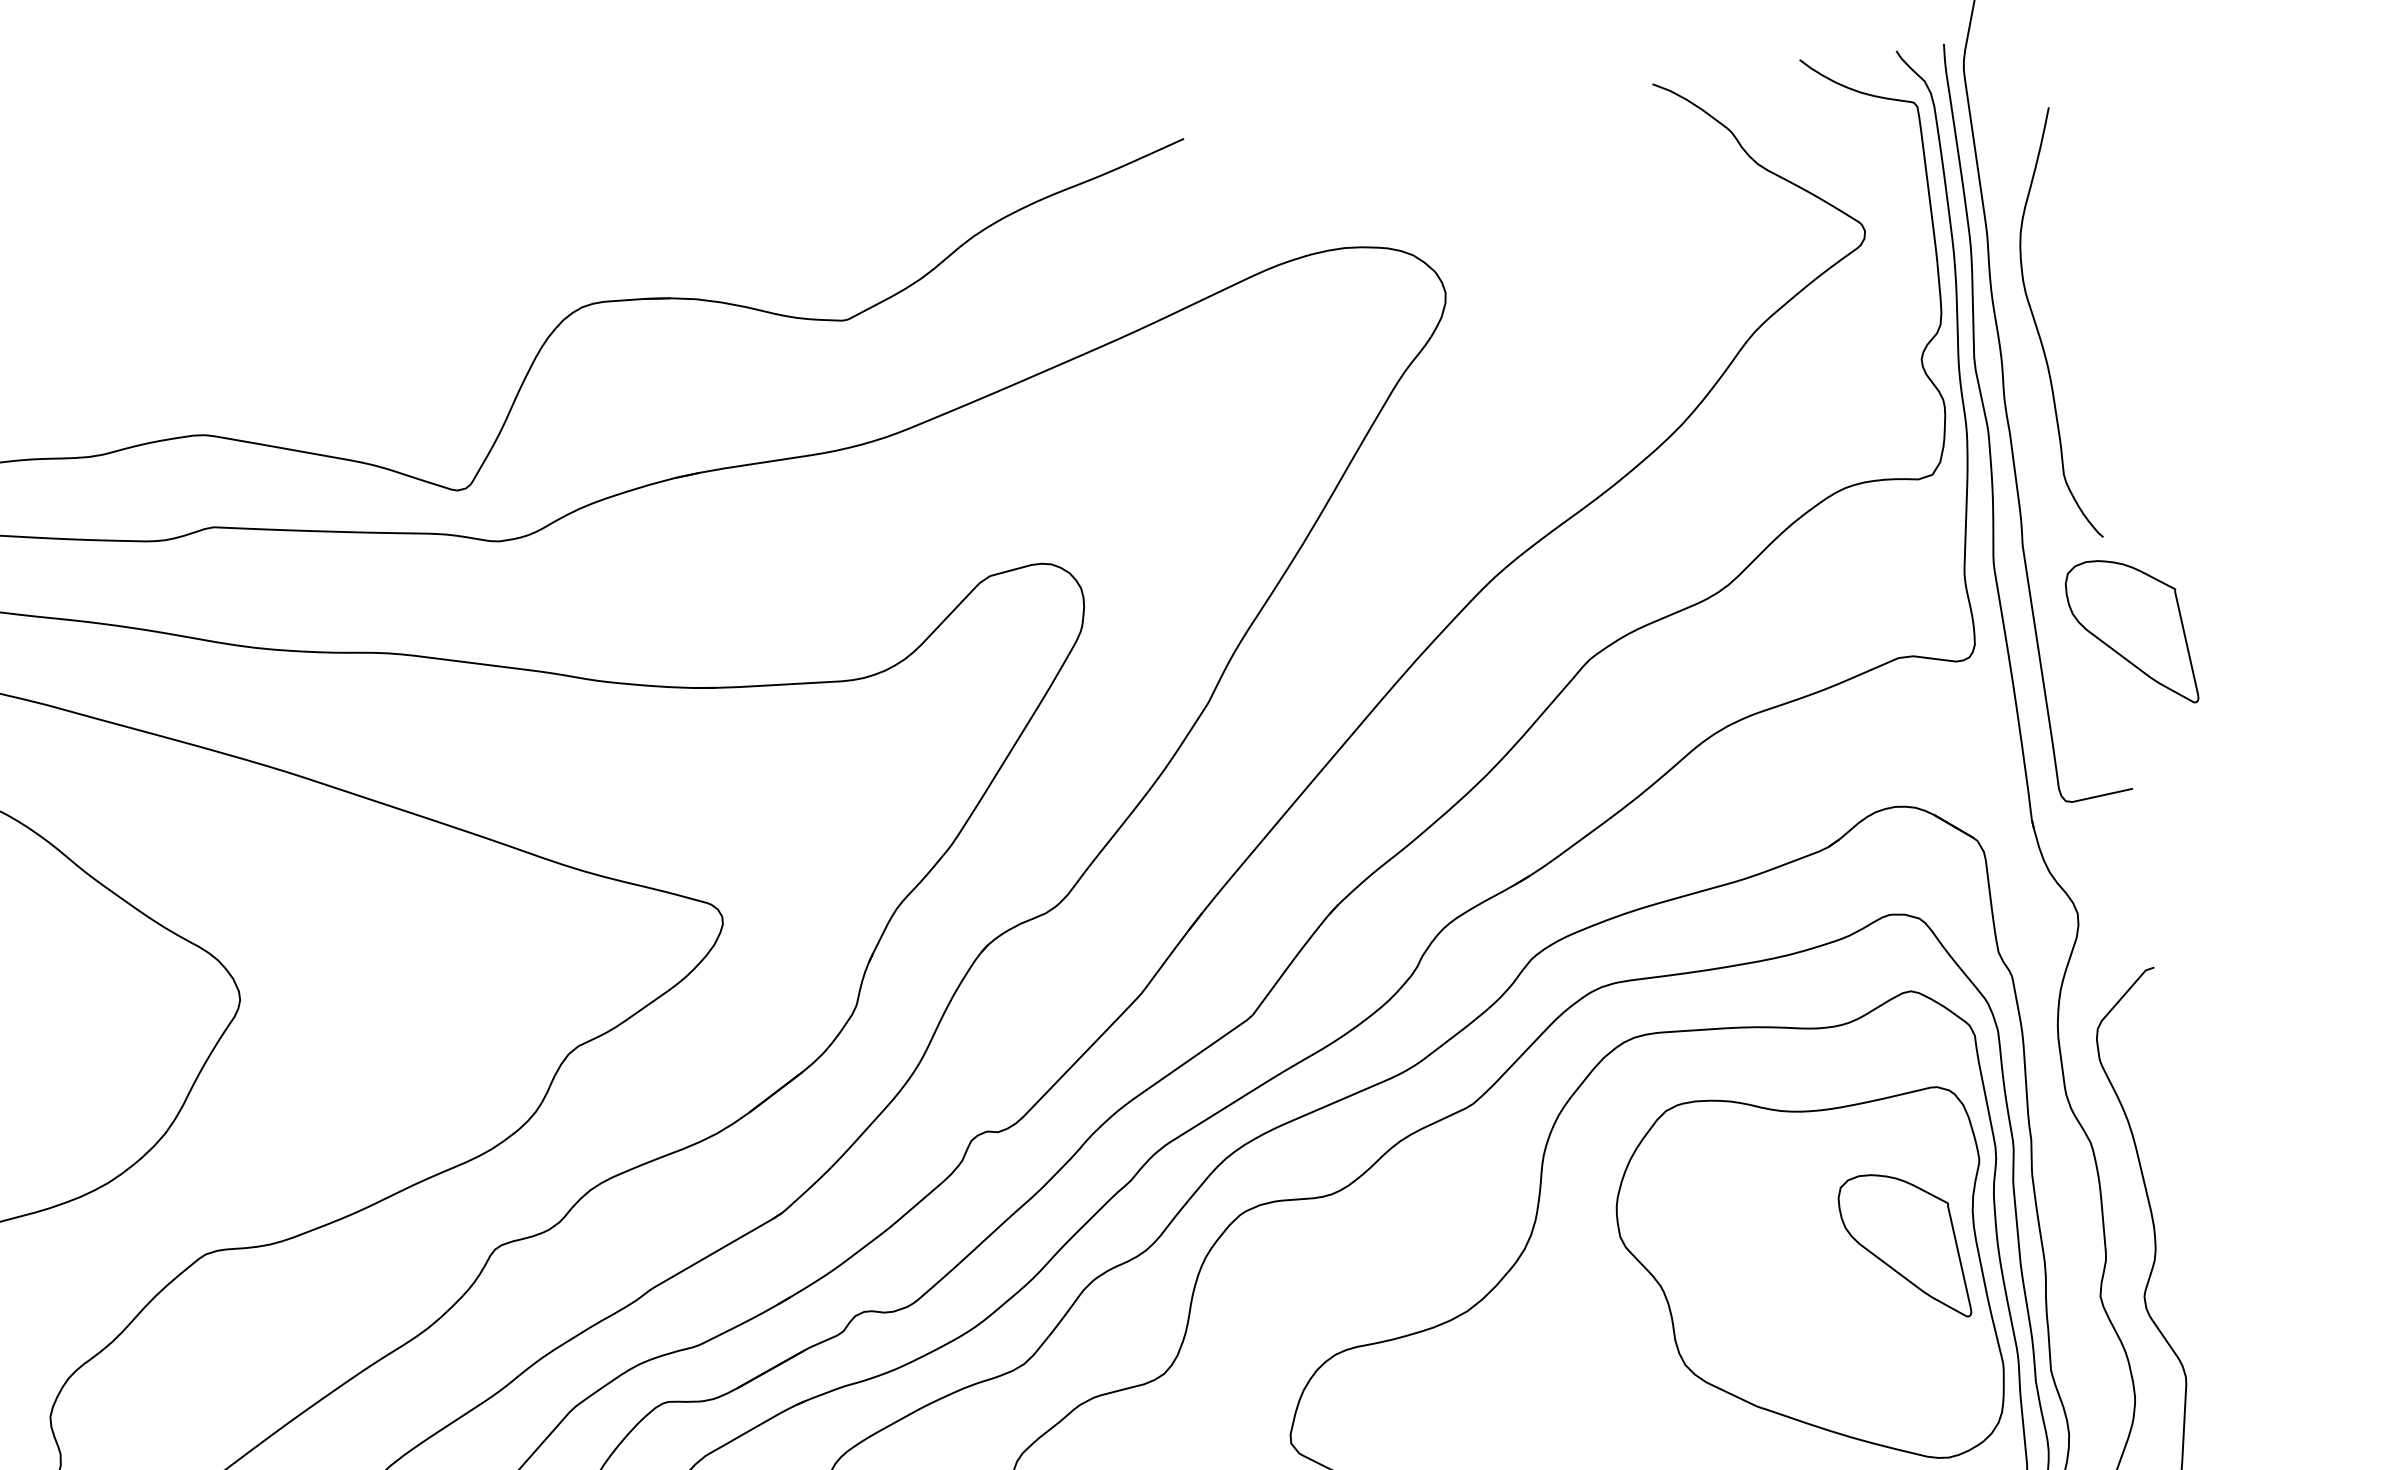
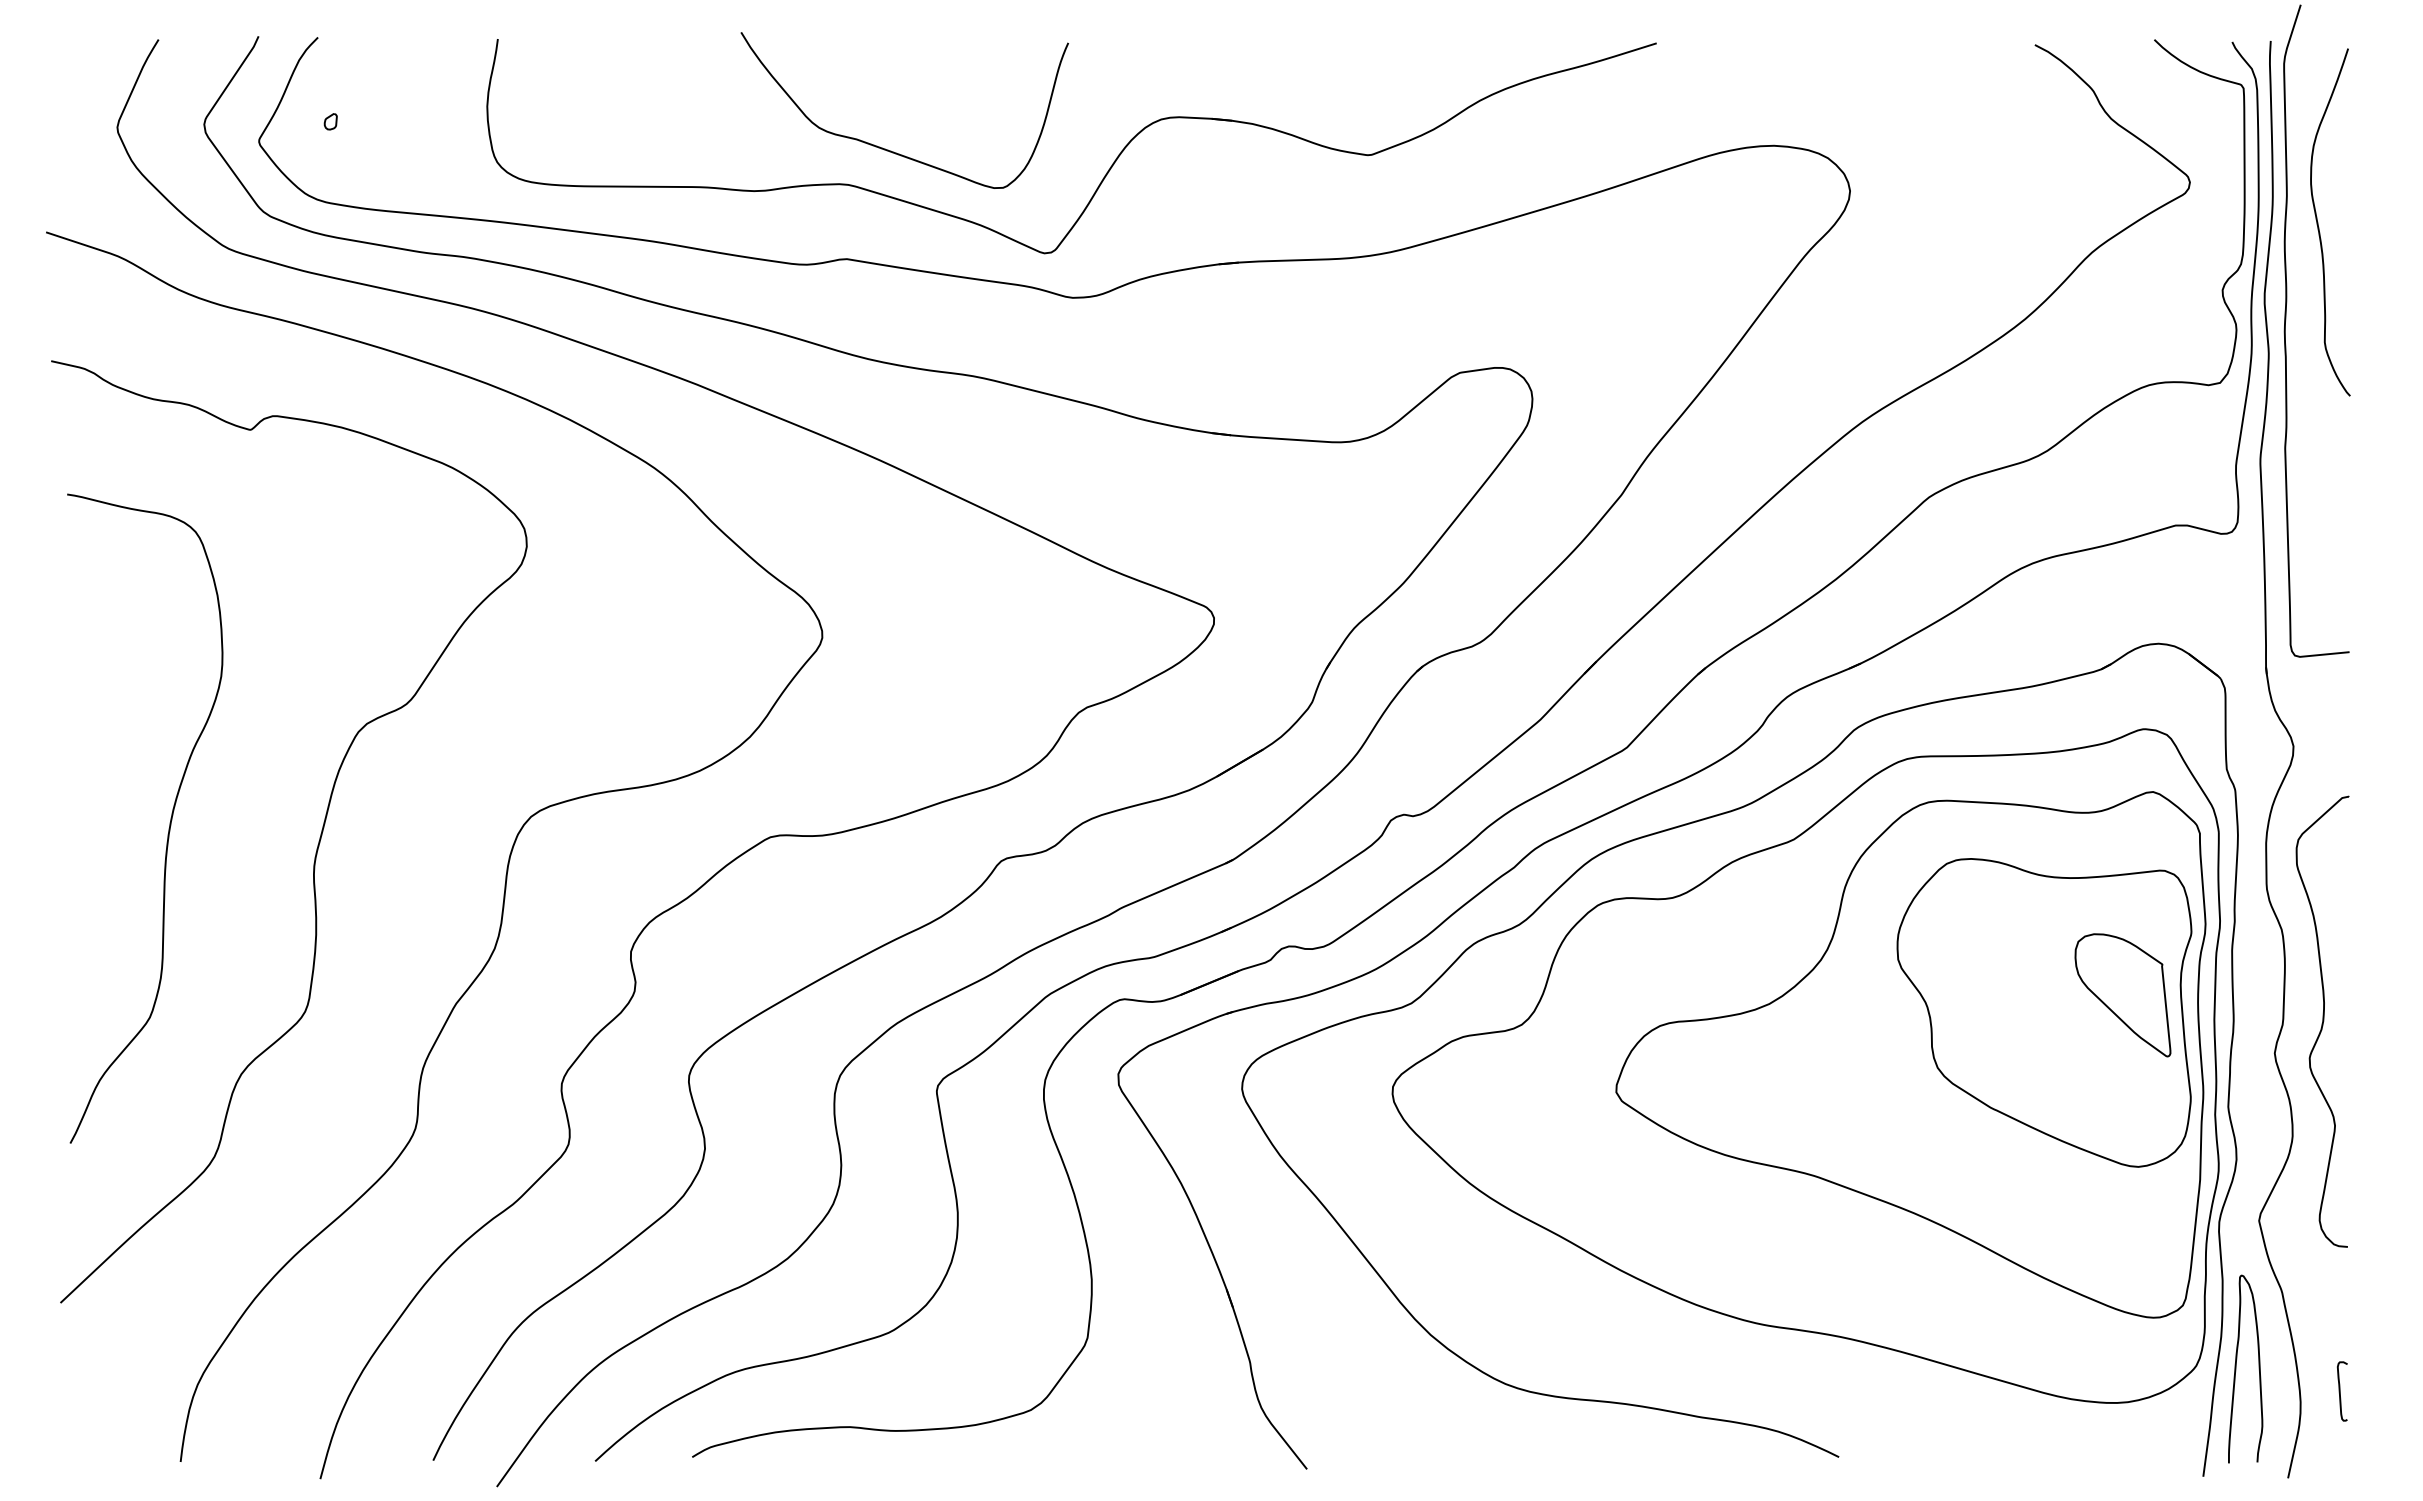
curve: (2038, 327) -> (2318, 222), moved
curve: (252, 386) -> (891, 150), added
part: (2130, 633) -> (2362, 528), removed

